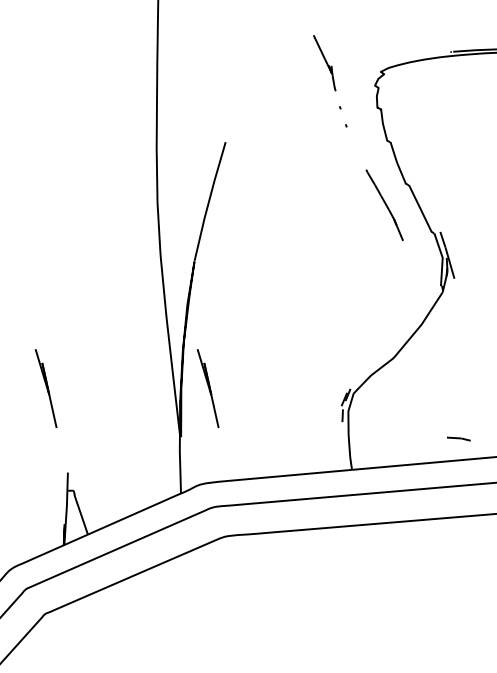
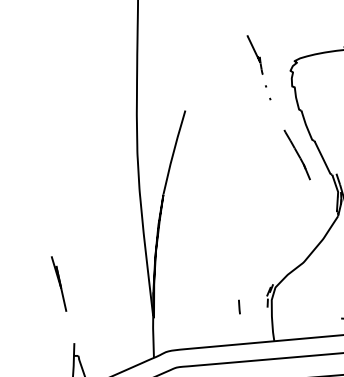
part: (207, 388) -> (172, 283), removed
line: (302, 421) -> (239, 307), added

